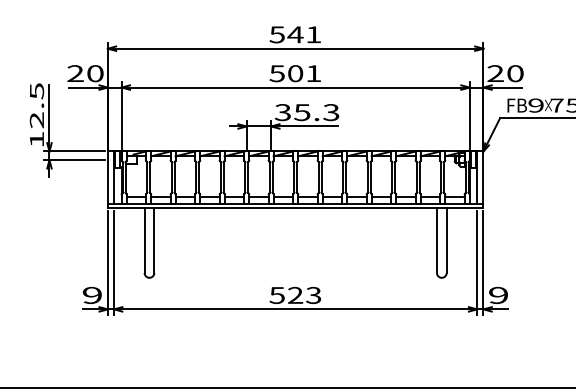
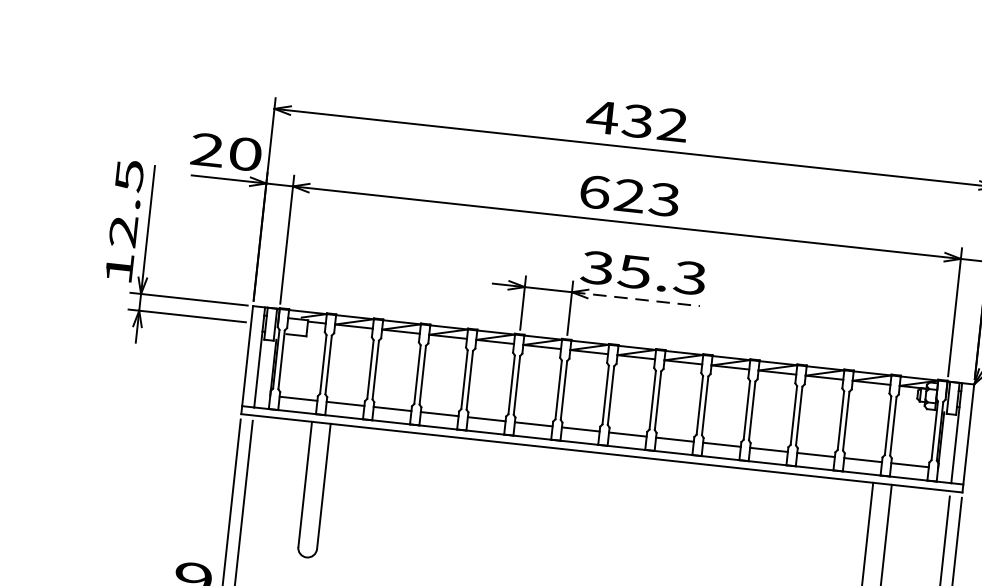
text: (295, 34) -> (637, 120), 541 -> 432
text: (295, 73) -> (629, 195), 501 -> 623
line: (305, 126) -> (637, 299), solid -> dashed

